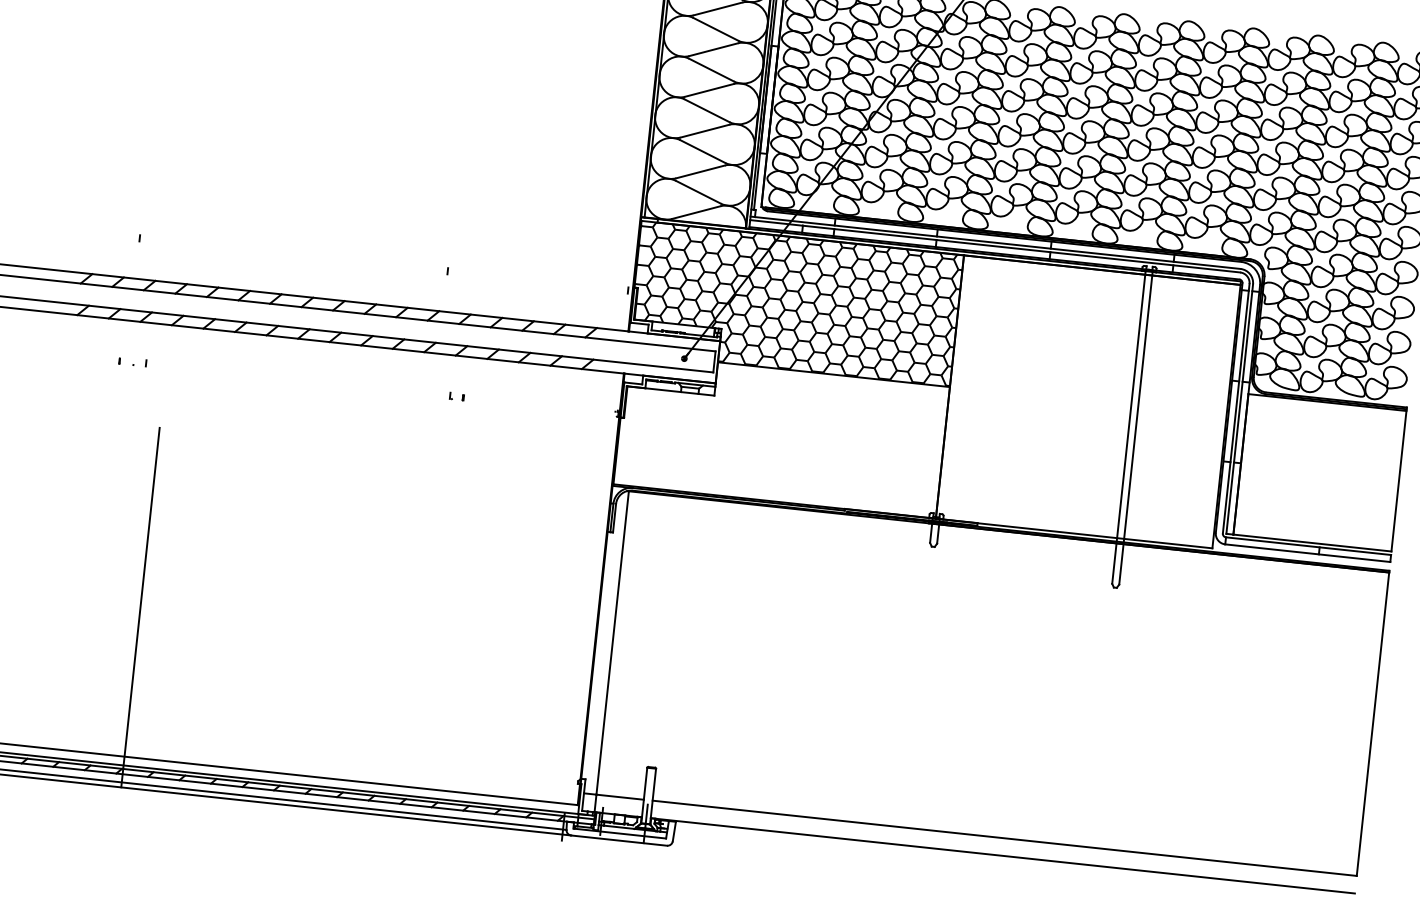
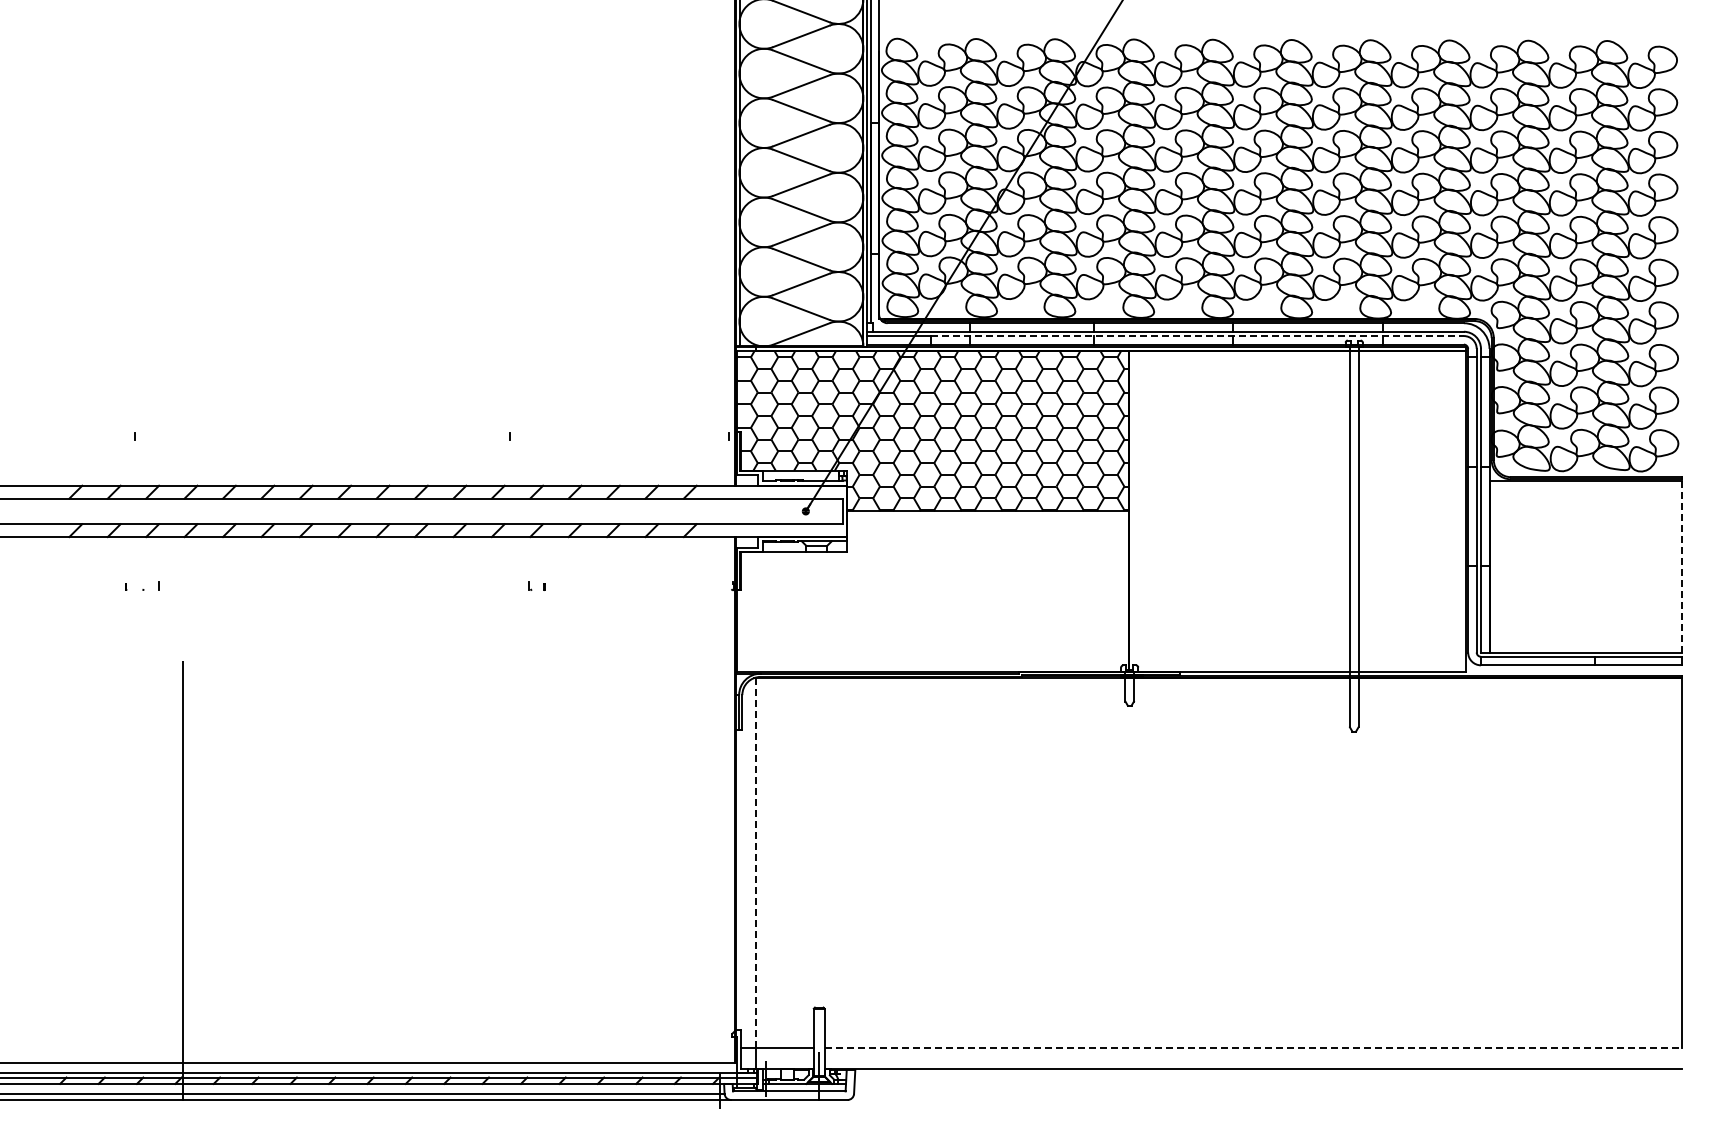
line: (1022, 249) -> (1198, 336), solid -> dashed
line: (1398, 480) -> (1681, 566), solid -> dashed
line: (613, 642) -> (756, 862), solid -> dashed
line: (1004, 838) -> (1253, 1047), solid -> dashed

